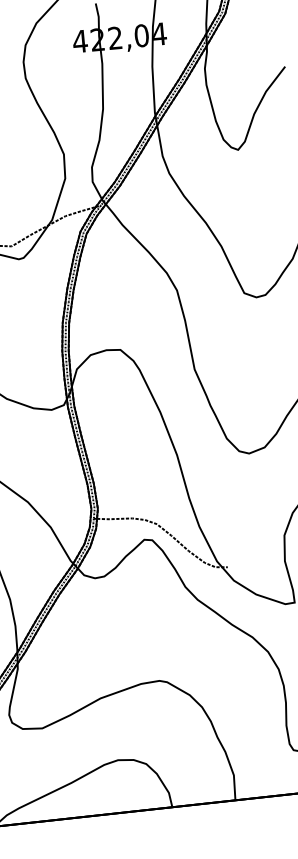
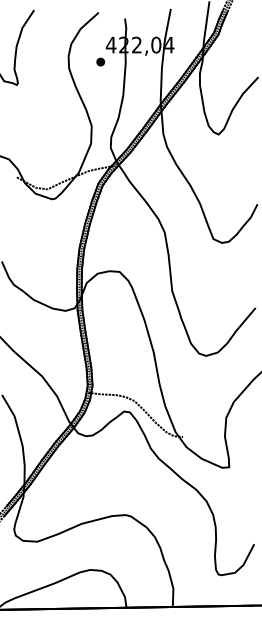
part: (67, 65) -> (100, 61), added

